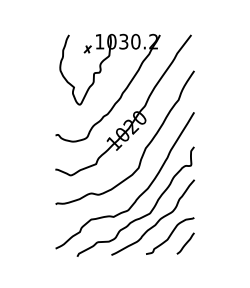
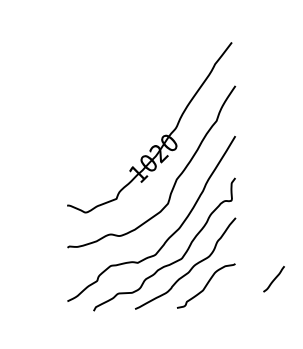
part: (94, 82) -> (114, 100), removed
curve: (185, 243) -> (273, 279), moved

